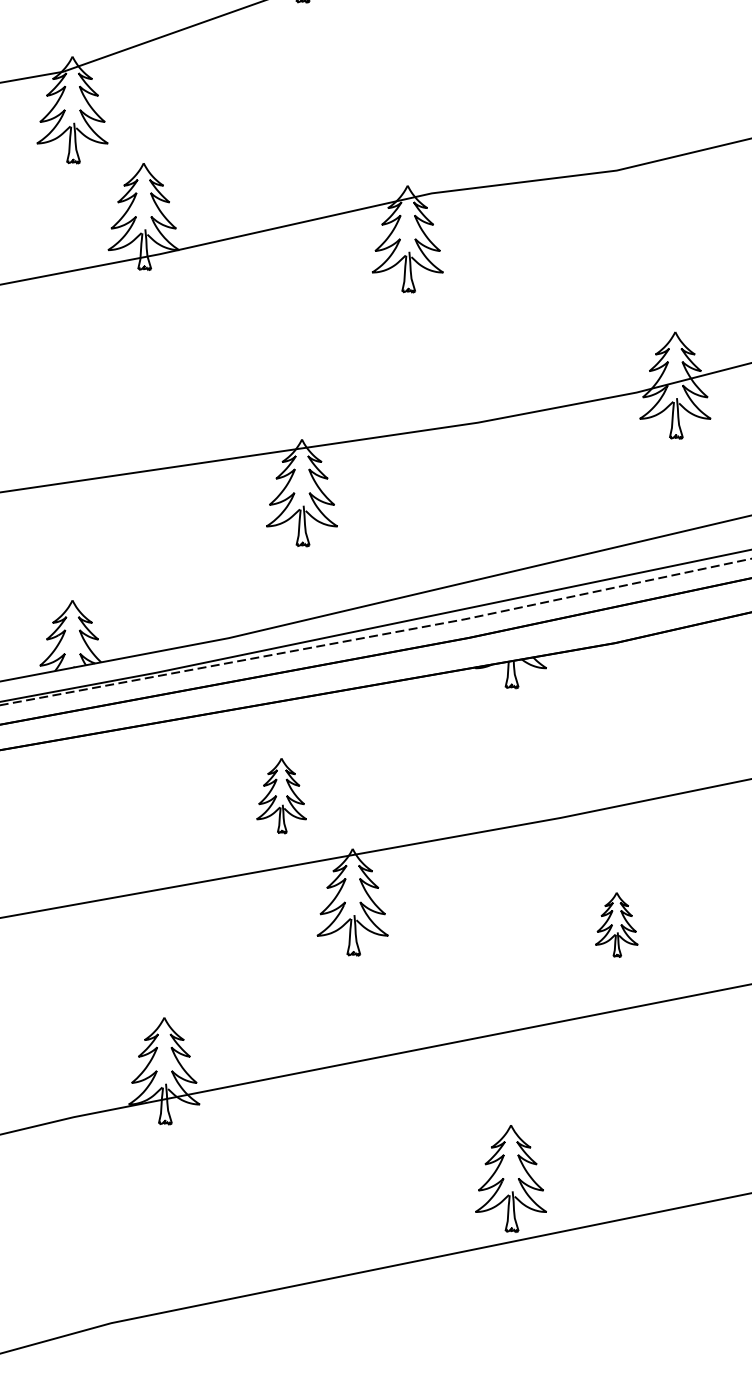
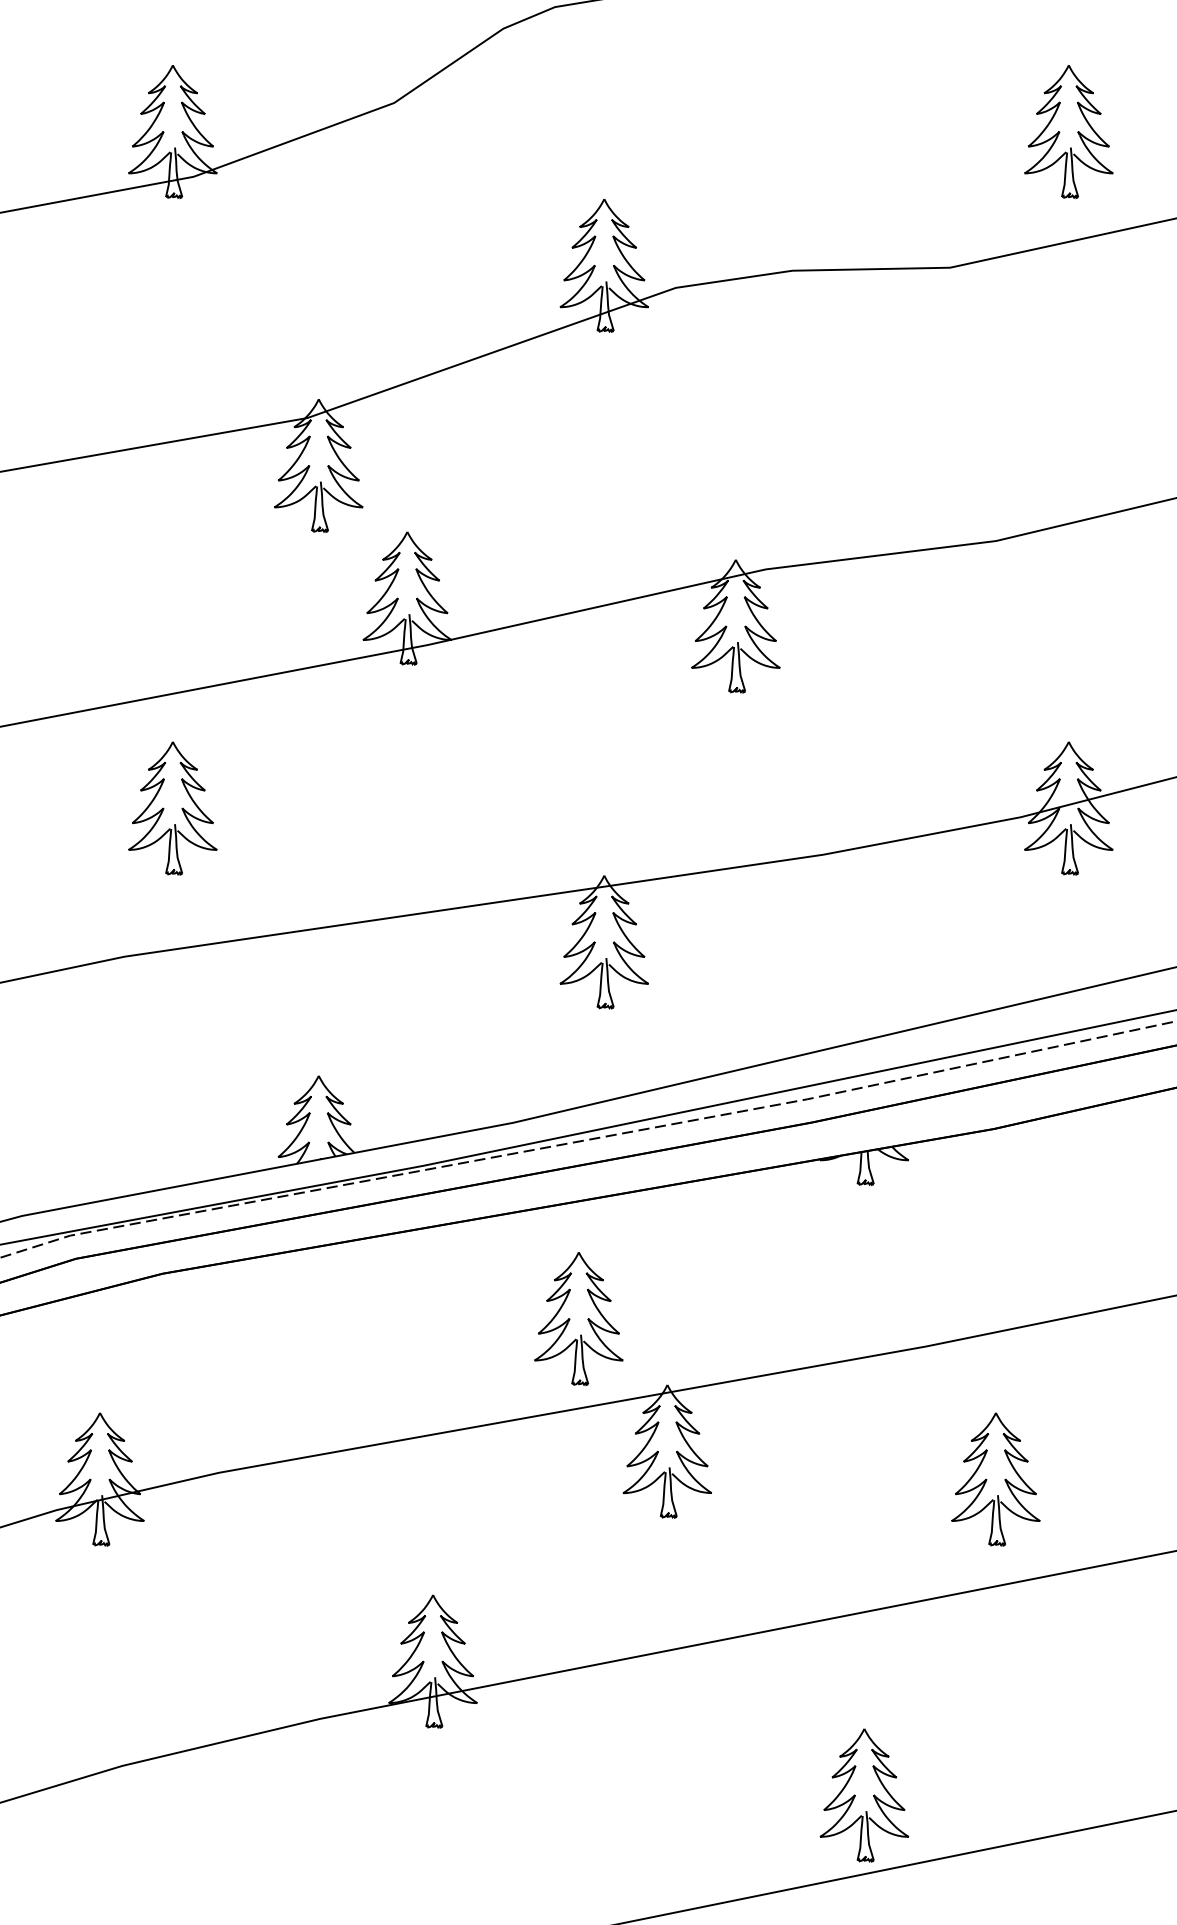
part: (281, 796) -> (578, 1319), size x1.43
part: (616, 924) -> (995, 1479), size x1.67

